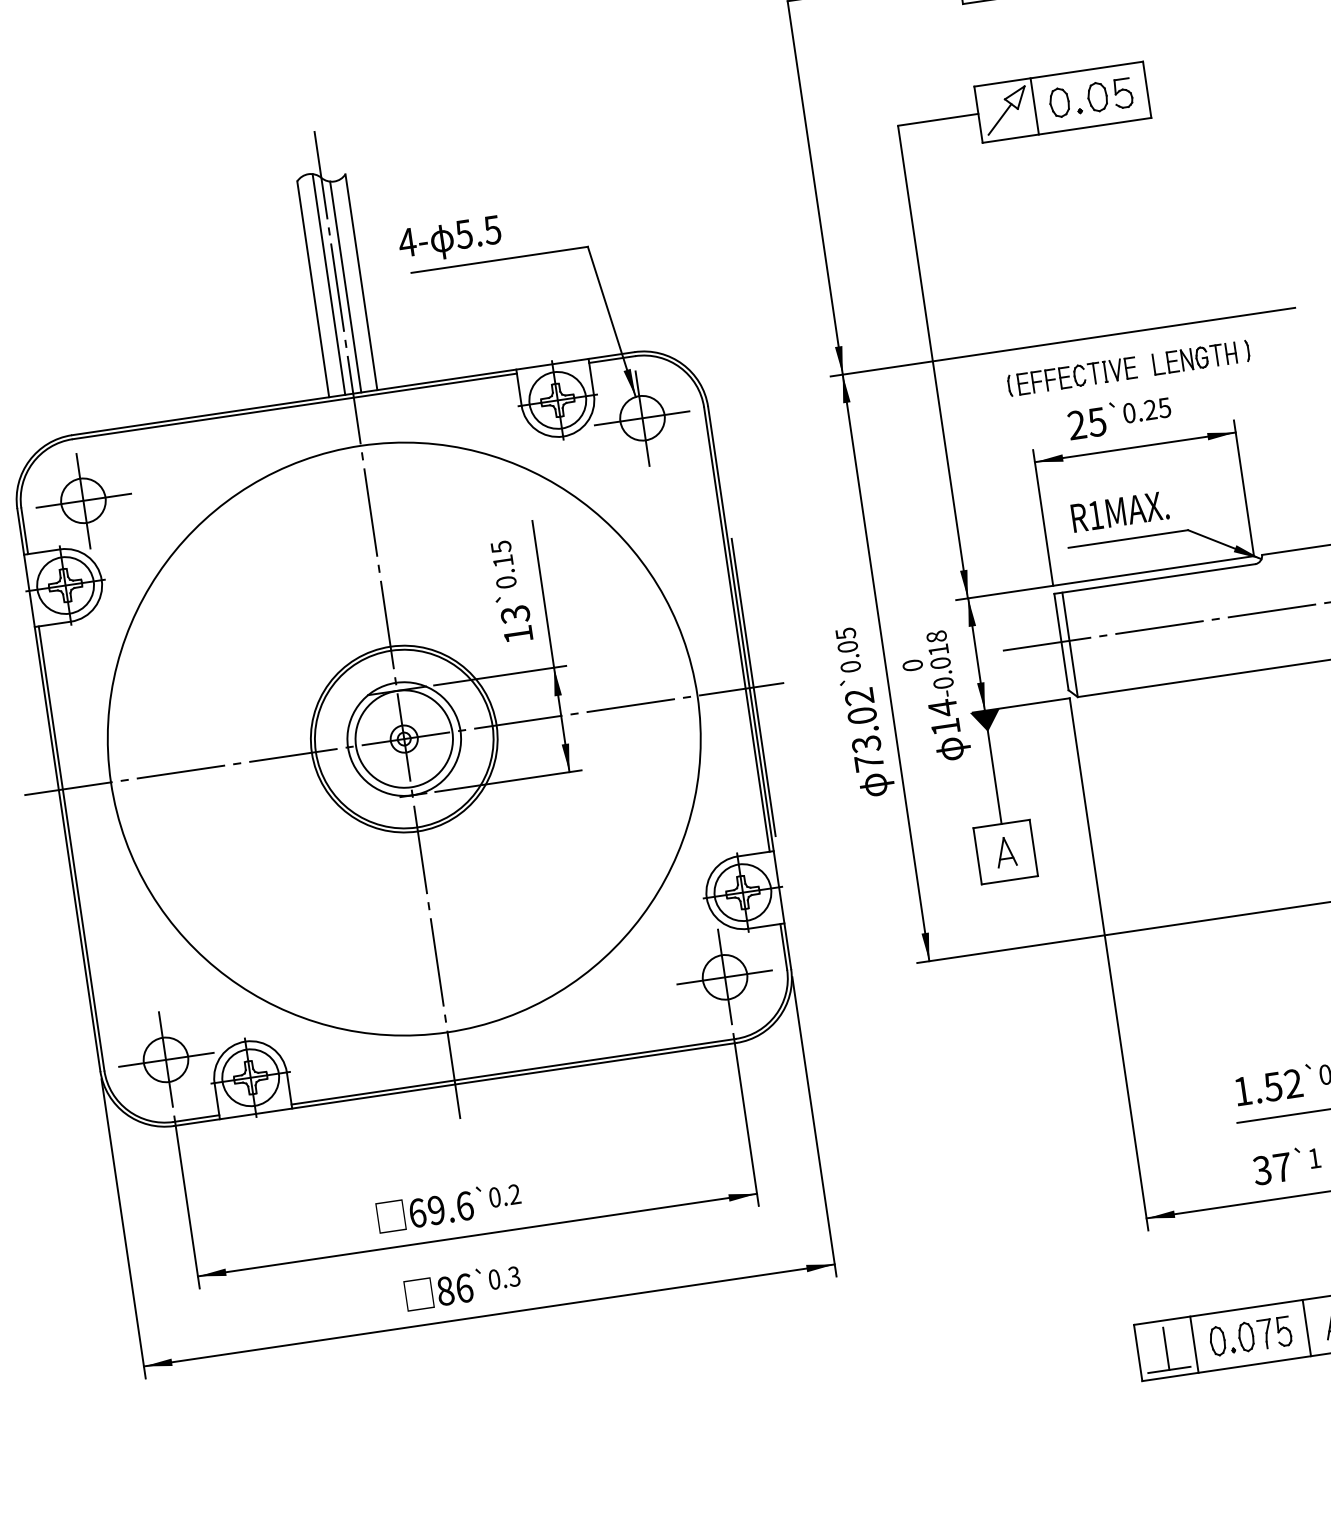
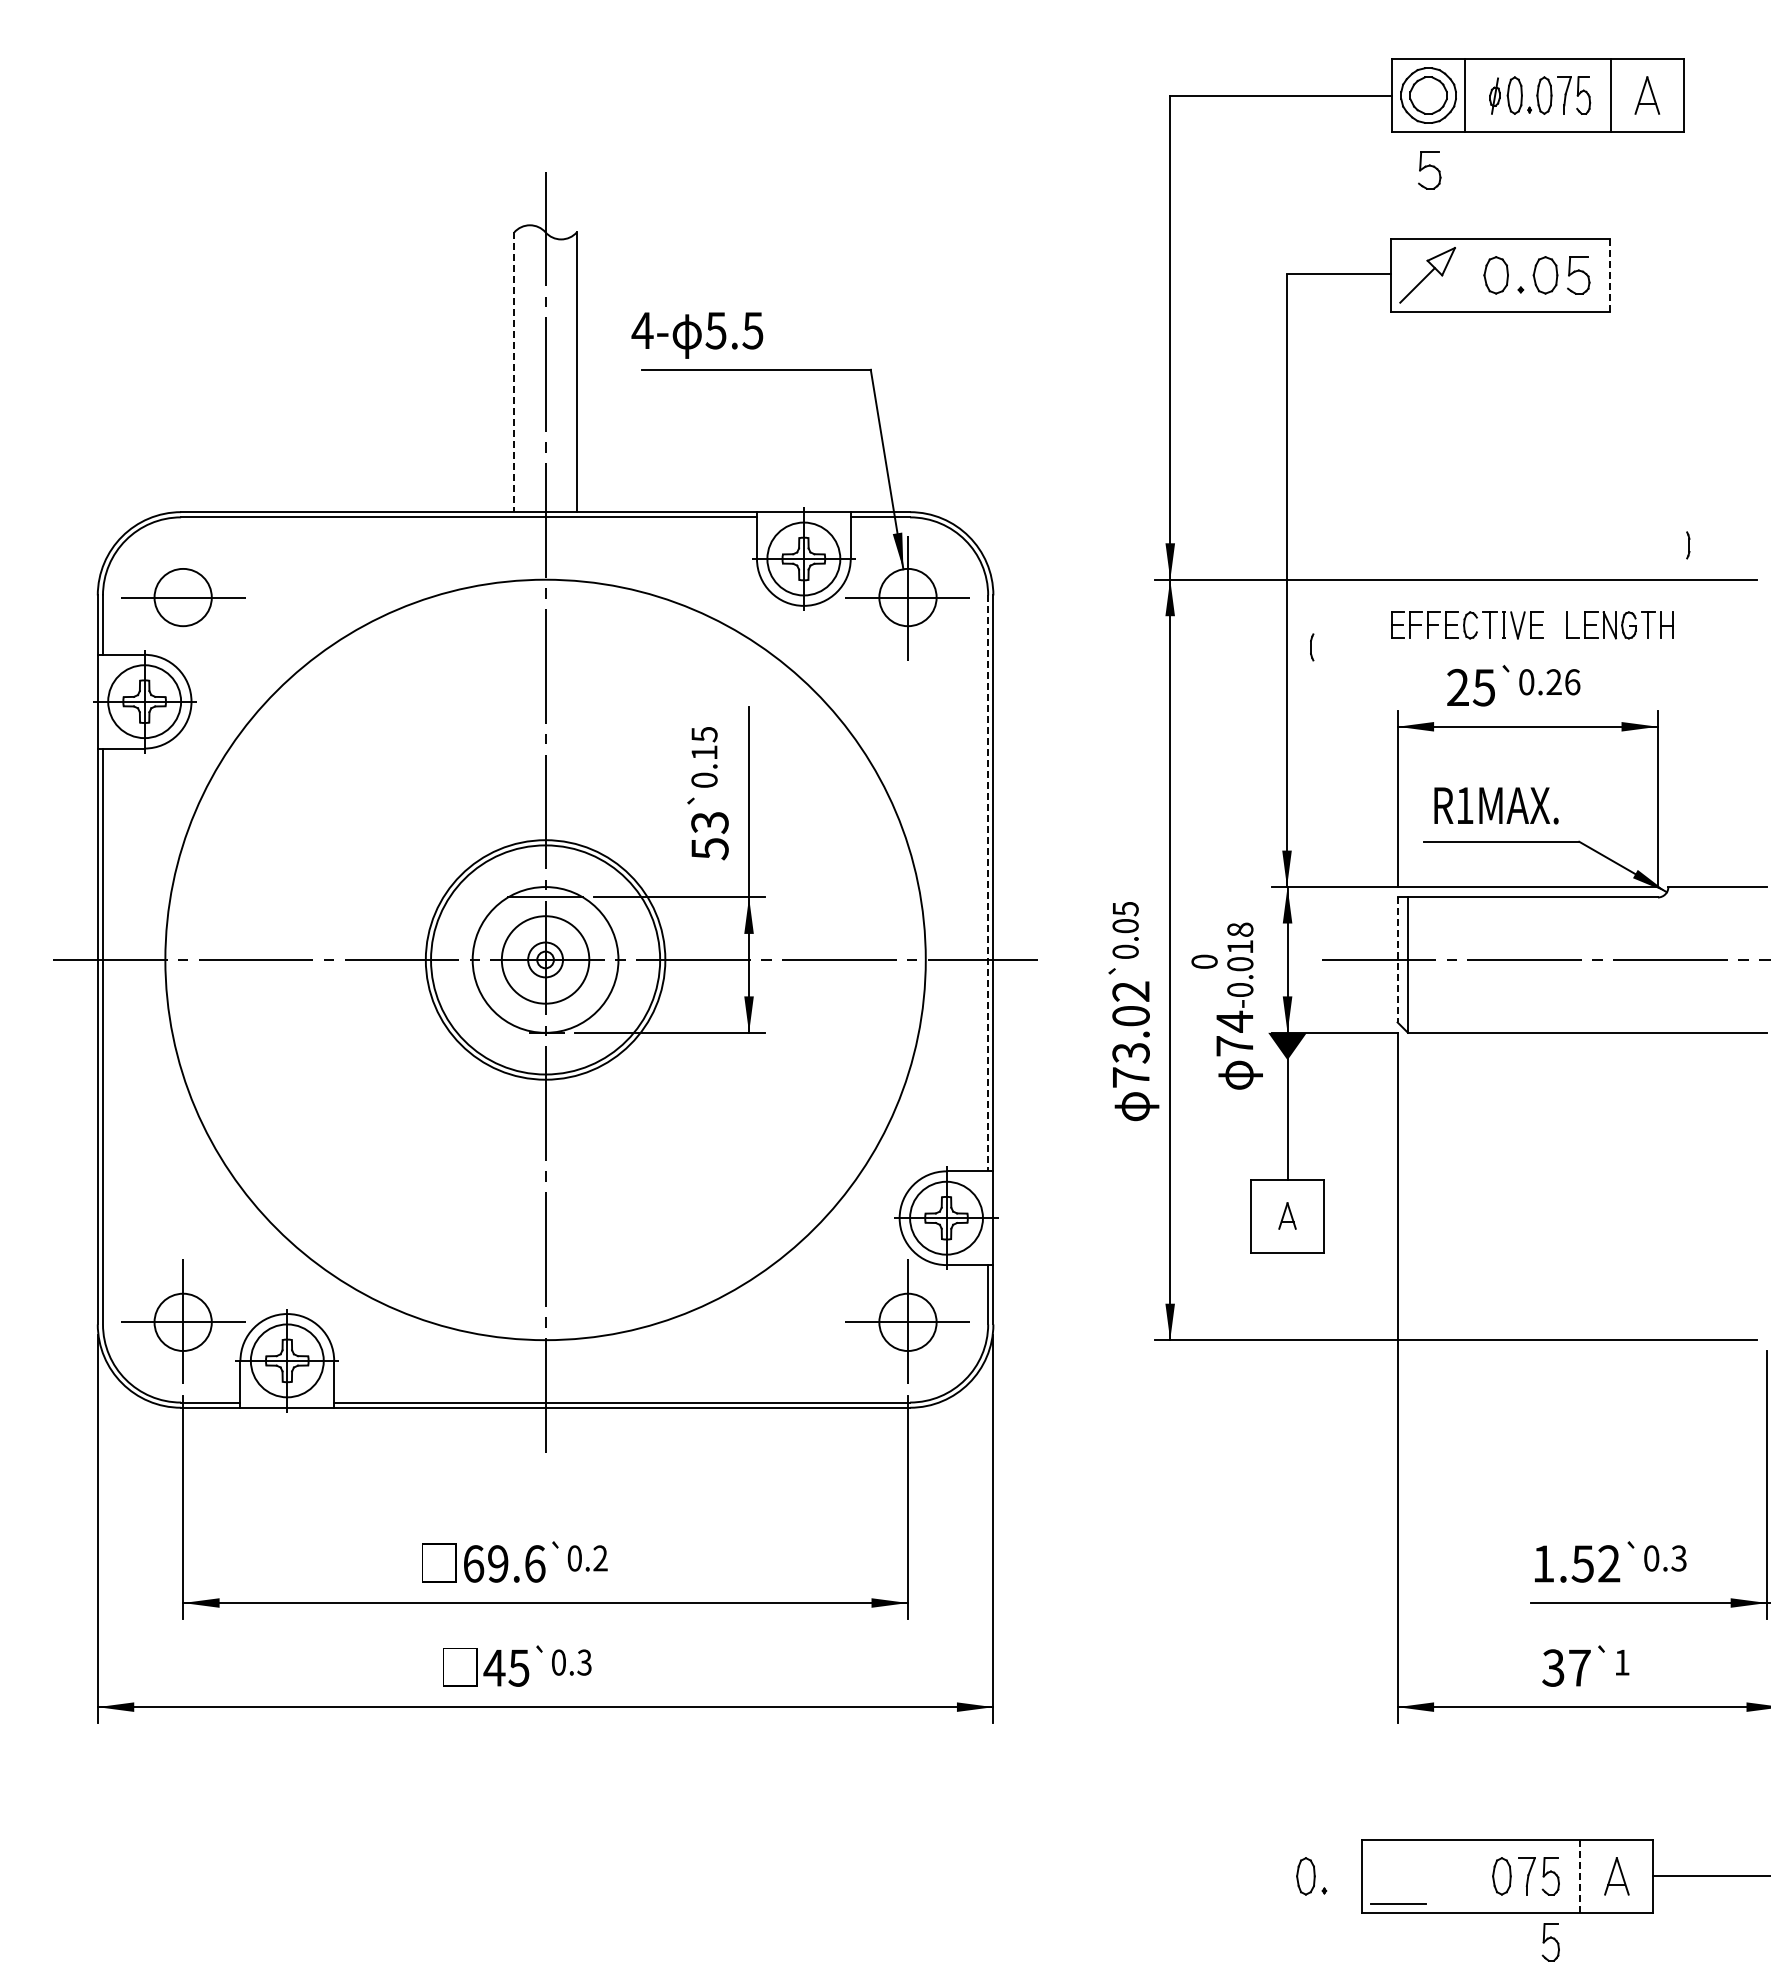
part: (996, 29) -> (1429, 170), added
line: (1146, 89) -> (1609, 274), solid -> dashed
line: (1034, 105) -> (1464, 274), removed
line: (329, 284) -> (535, 368), removed
line: (346, 287) -> (556, 375), removed
line: (313, 289) -> (514, 372), solid -> dashed
part: (1247, 350) -> (1688, 545), moved
part: (1010, 386) -> (1312, 647), moved
text: (1164, 408) -> (1572, 682), 0.25 -> 0.26
line: (83, 500) -> (183, 597), removed
line: (737, 629) -> (988, 883), solid -> dashed
text: (518, 635) -> (709, 849), 13 -> 53
line: (1061, 642) -> (1397, 960), solid -> dashed
line: (753, 687) -> (998, 959), removed
text: (945, 727) -> (1234, 1046), 14 -> 74
circle: (404, 738) -> (545, 959), size x0.7
part: (1005, 851) -> (1287, 1215), size x0.7
text: (454, 1289) -> (506, 1667), 86 -> 45
line: (1306, 1328) -> (1580, 1876), solid -> dashed
part: (1222, 1340) -> (1311, 1876), moved
line: (1194, 1344) -> (1434, 1875), removed
line: (1166, 1348) -> (1398, 1876), removed
part: (1291, 1382) -> (1550, 1942), added

